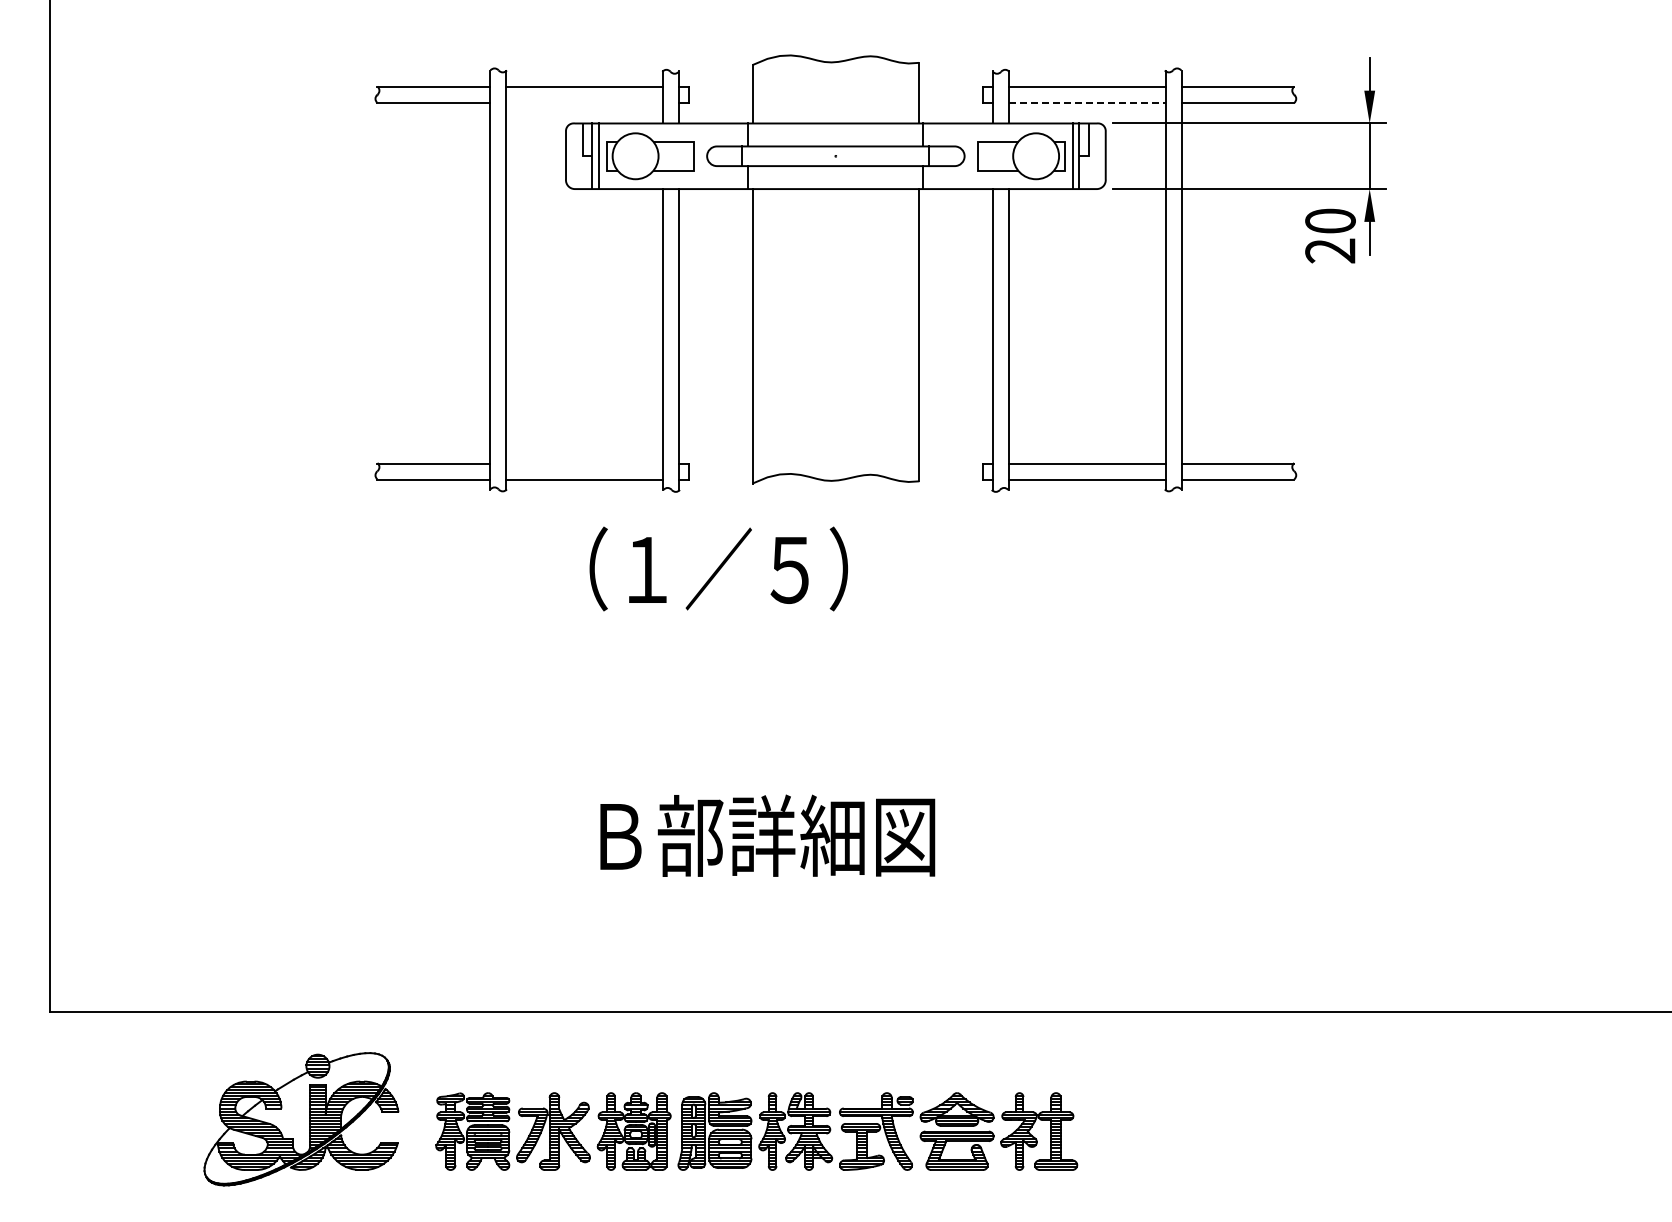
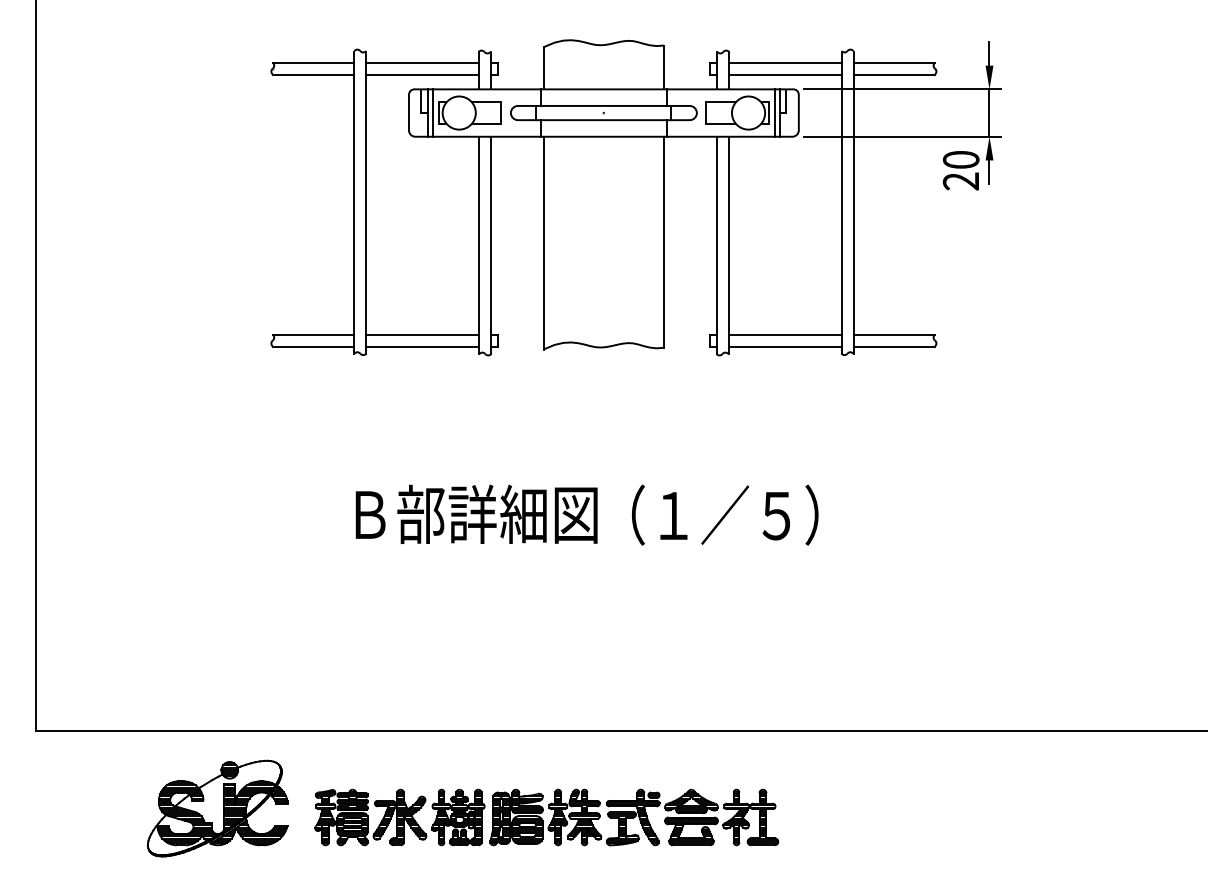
line: (584, 102) -> (422, 74), added
line: (1087, 102) -> (785, 74), dashed -> solid
line: (584, 463) -> (422, 334), added
text: (718, 568) -> (724, 514), moved
text: (767, 835) -> (476, 514), moved

